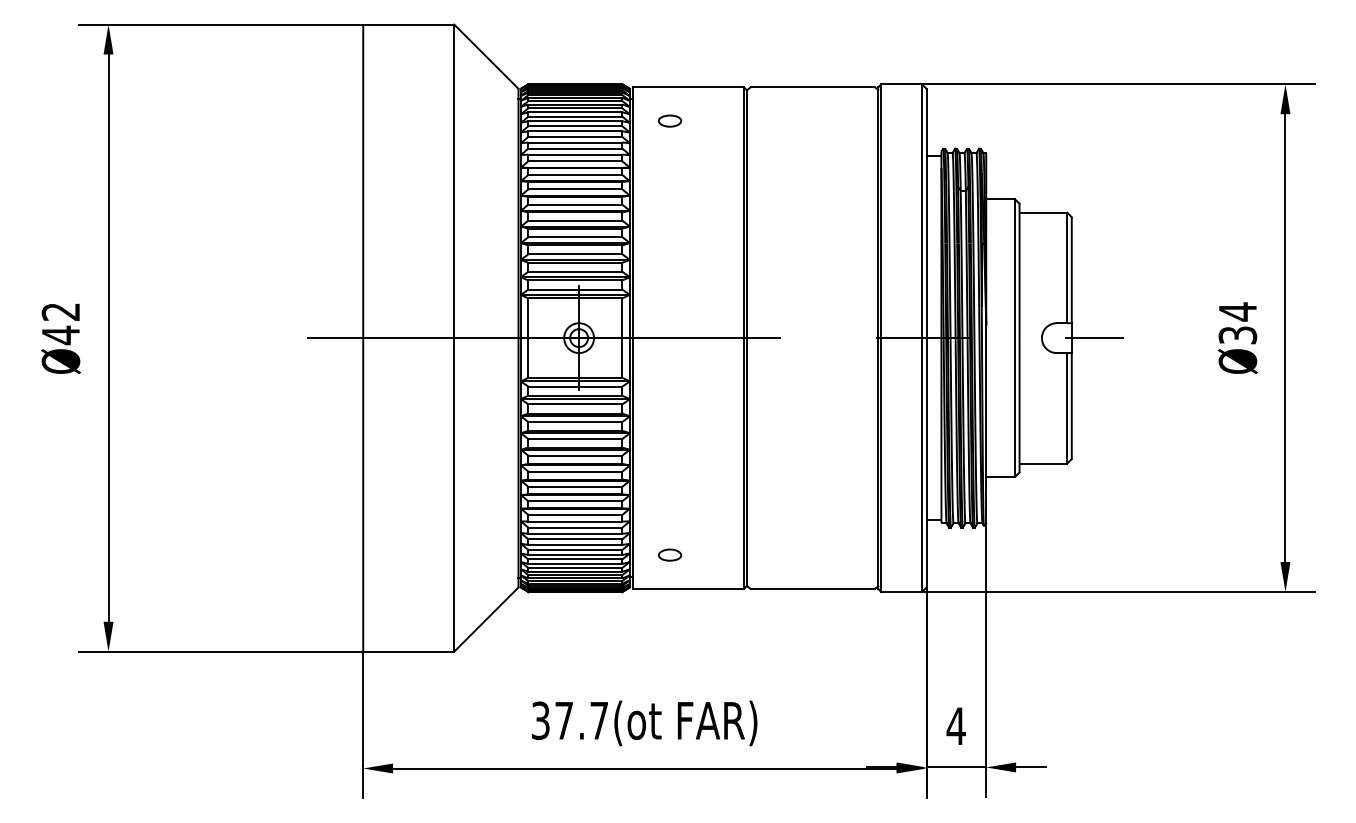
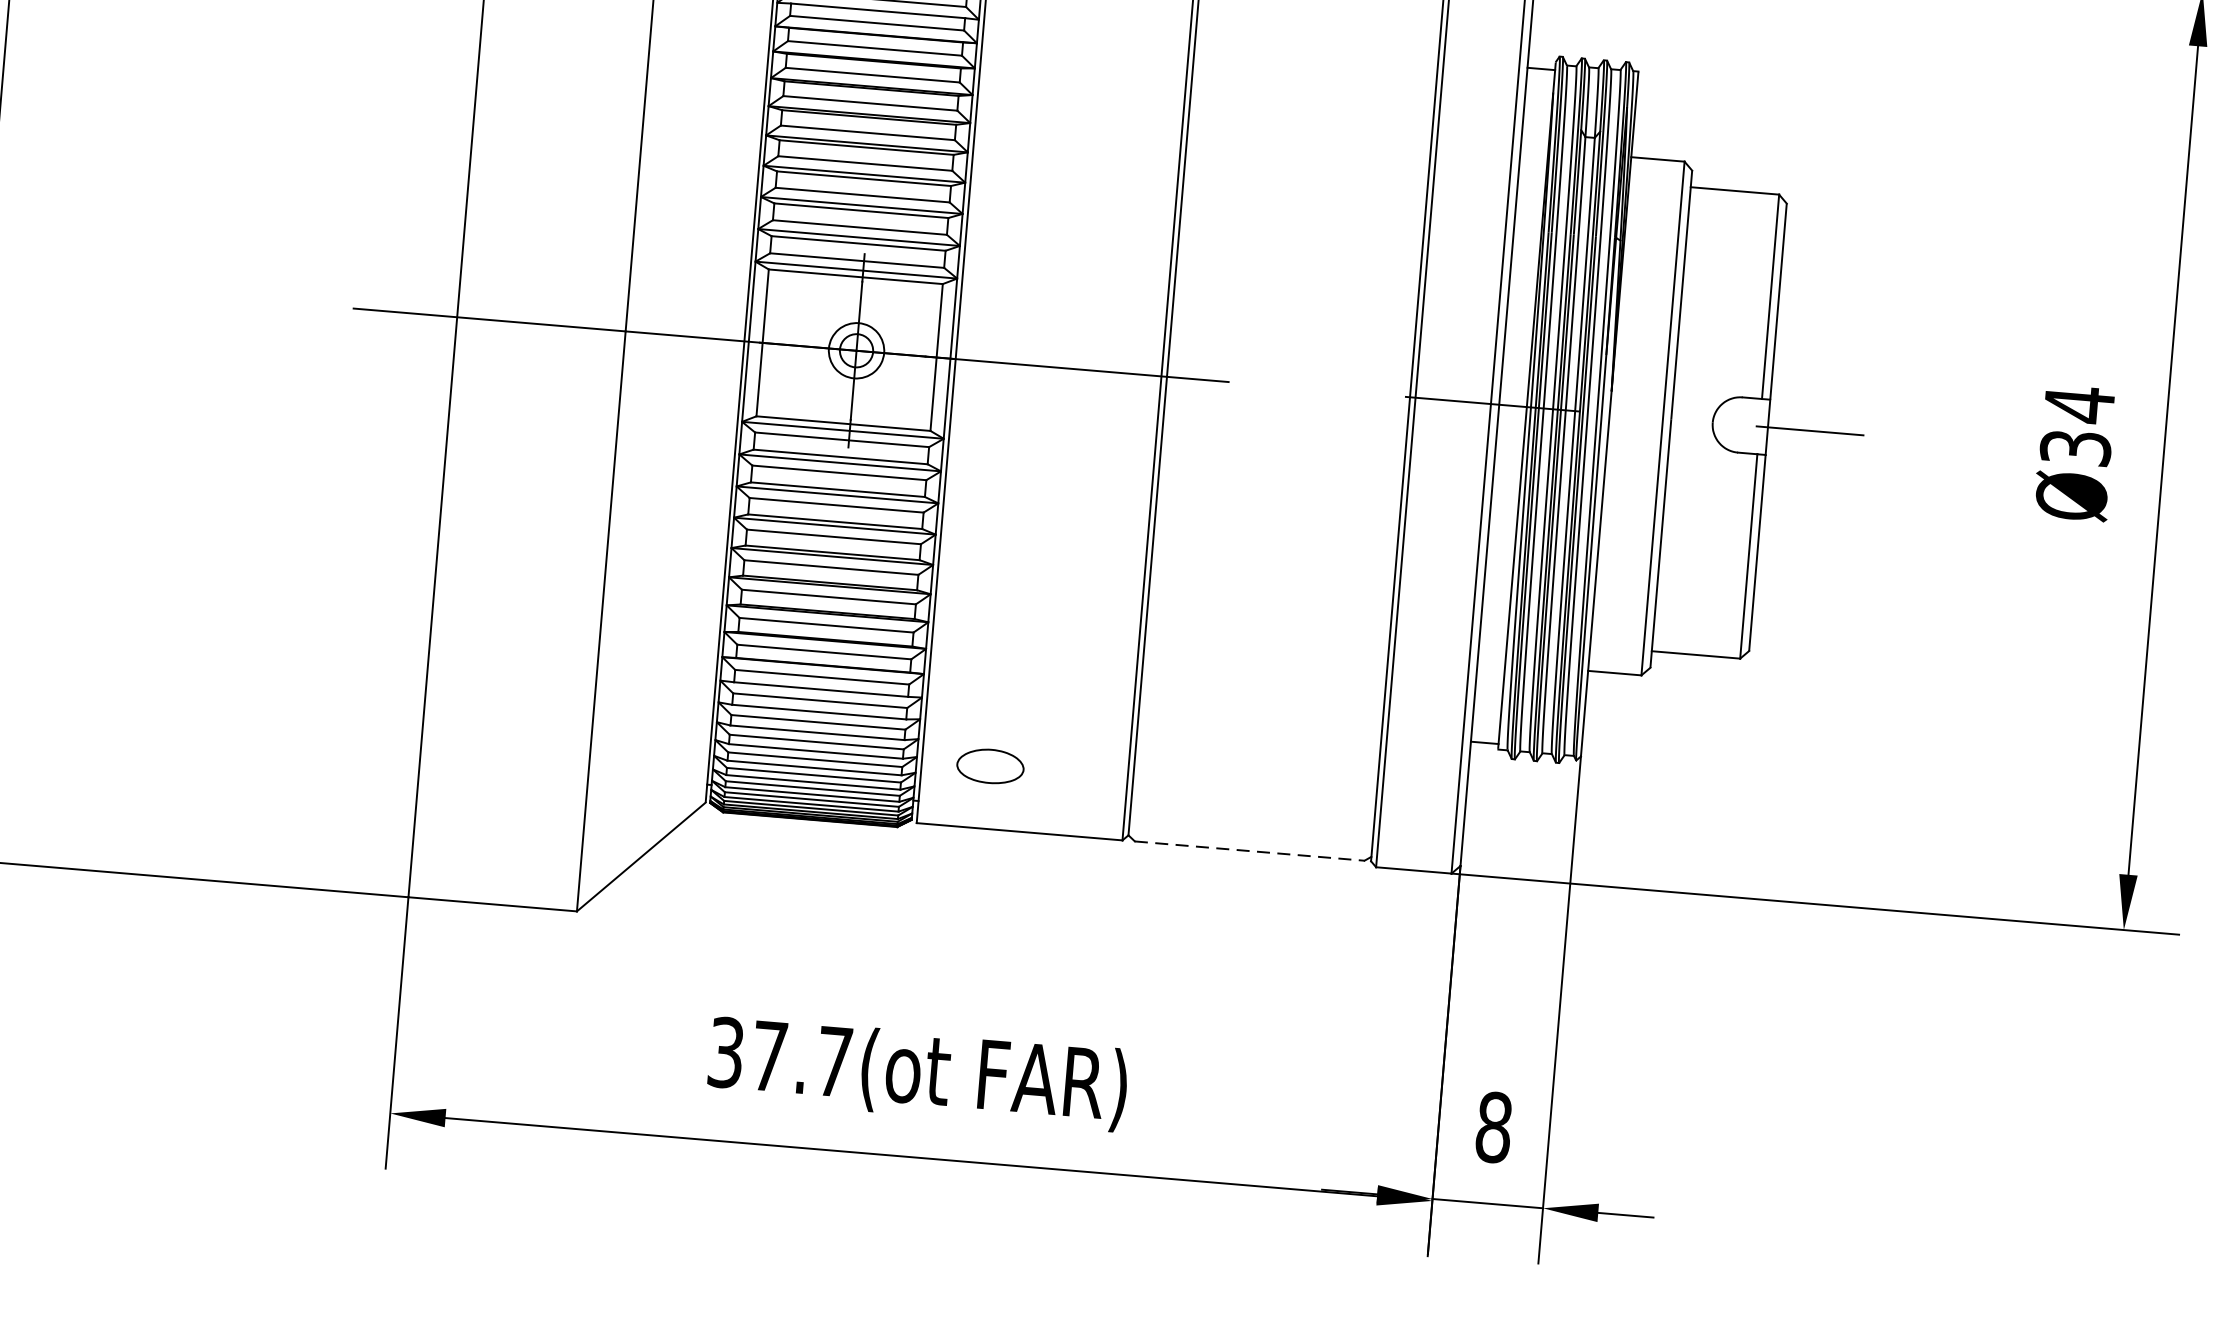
part: (670, 554) -> (991, 765), size x1.6
line: (813, 588) -> (1251, 850), solid -> dashed
text: (955, 726) -> (1492, 1127), 4 -> 8

